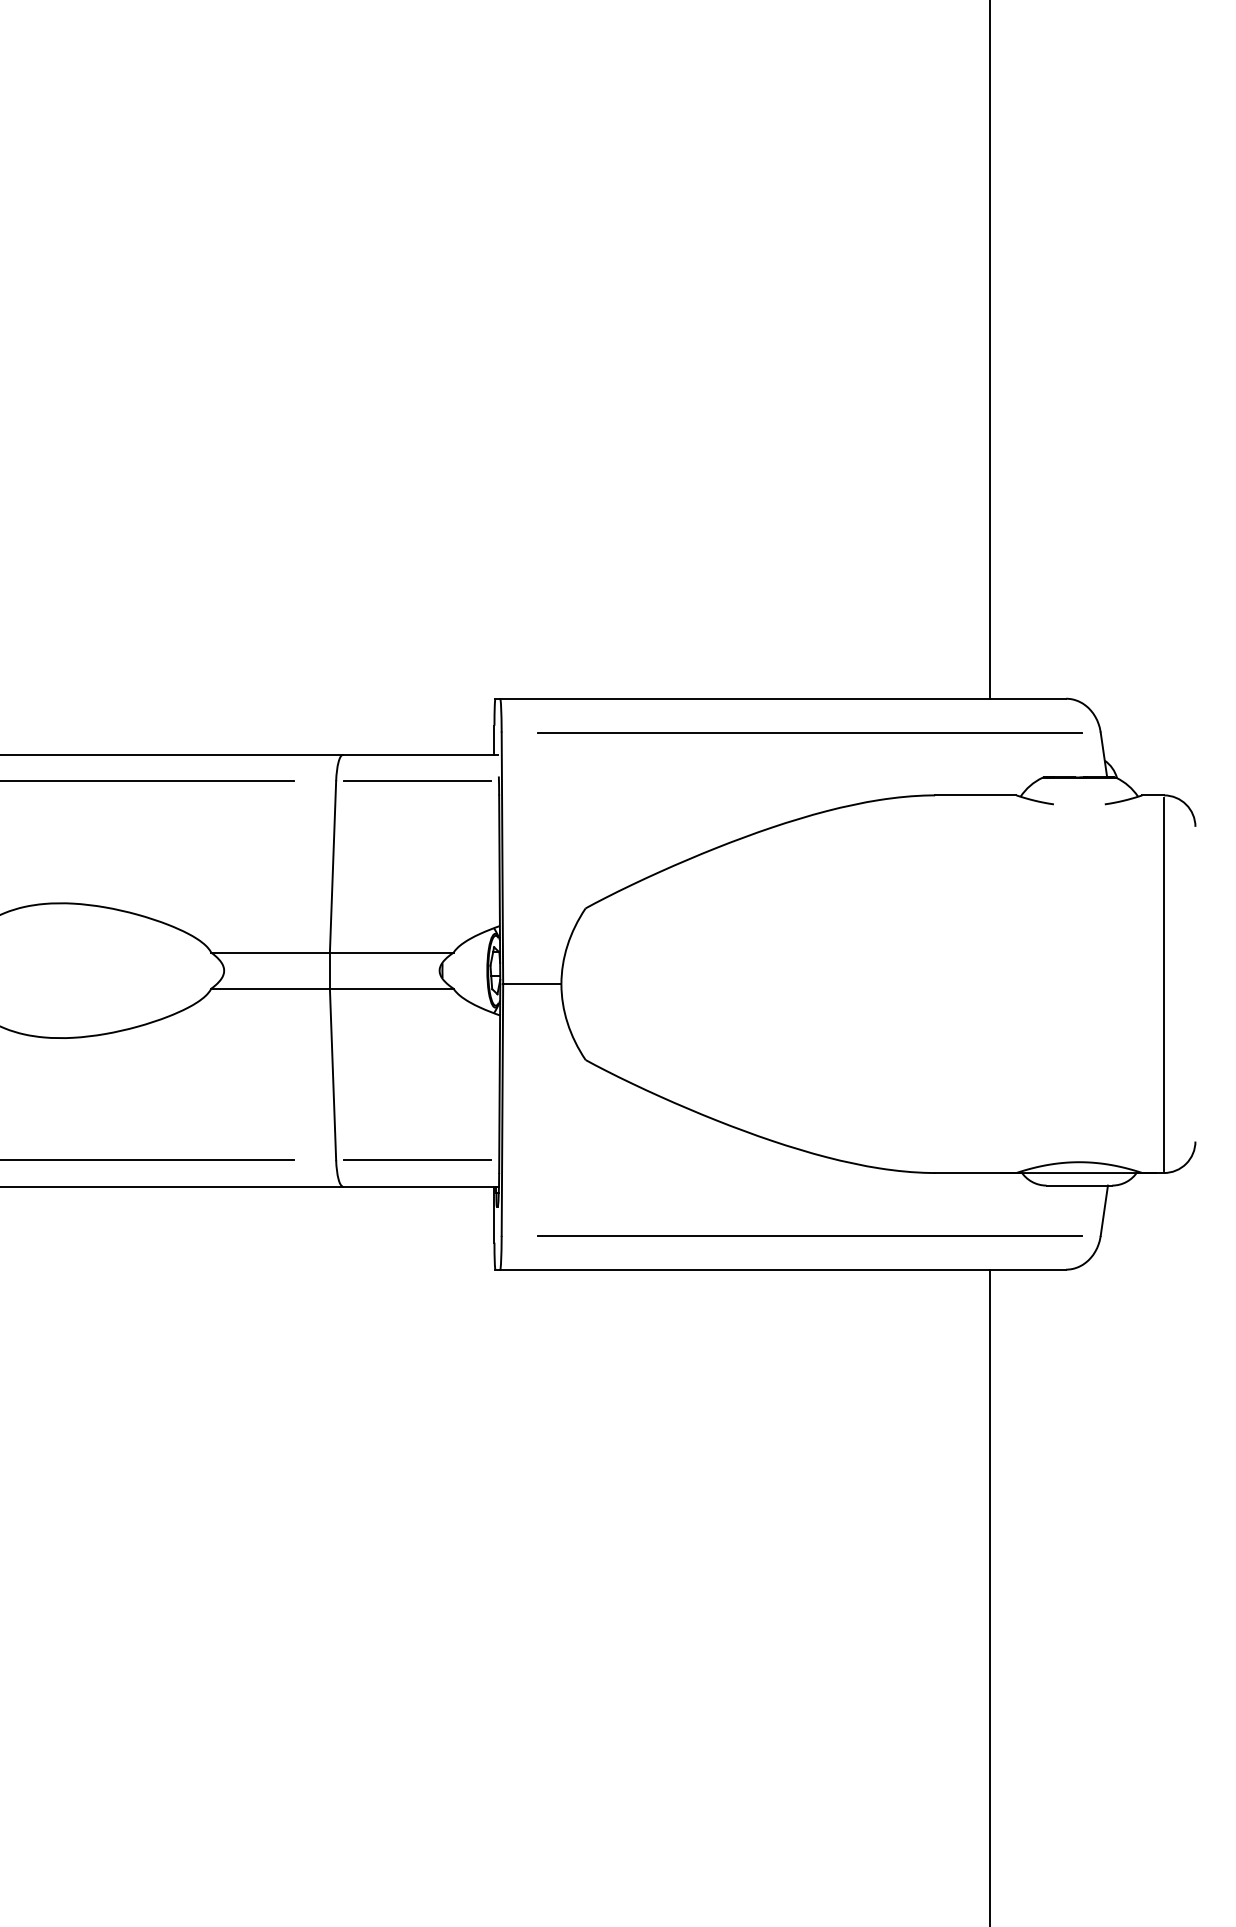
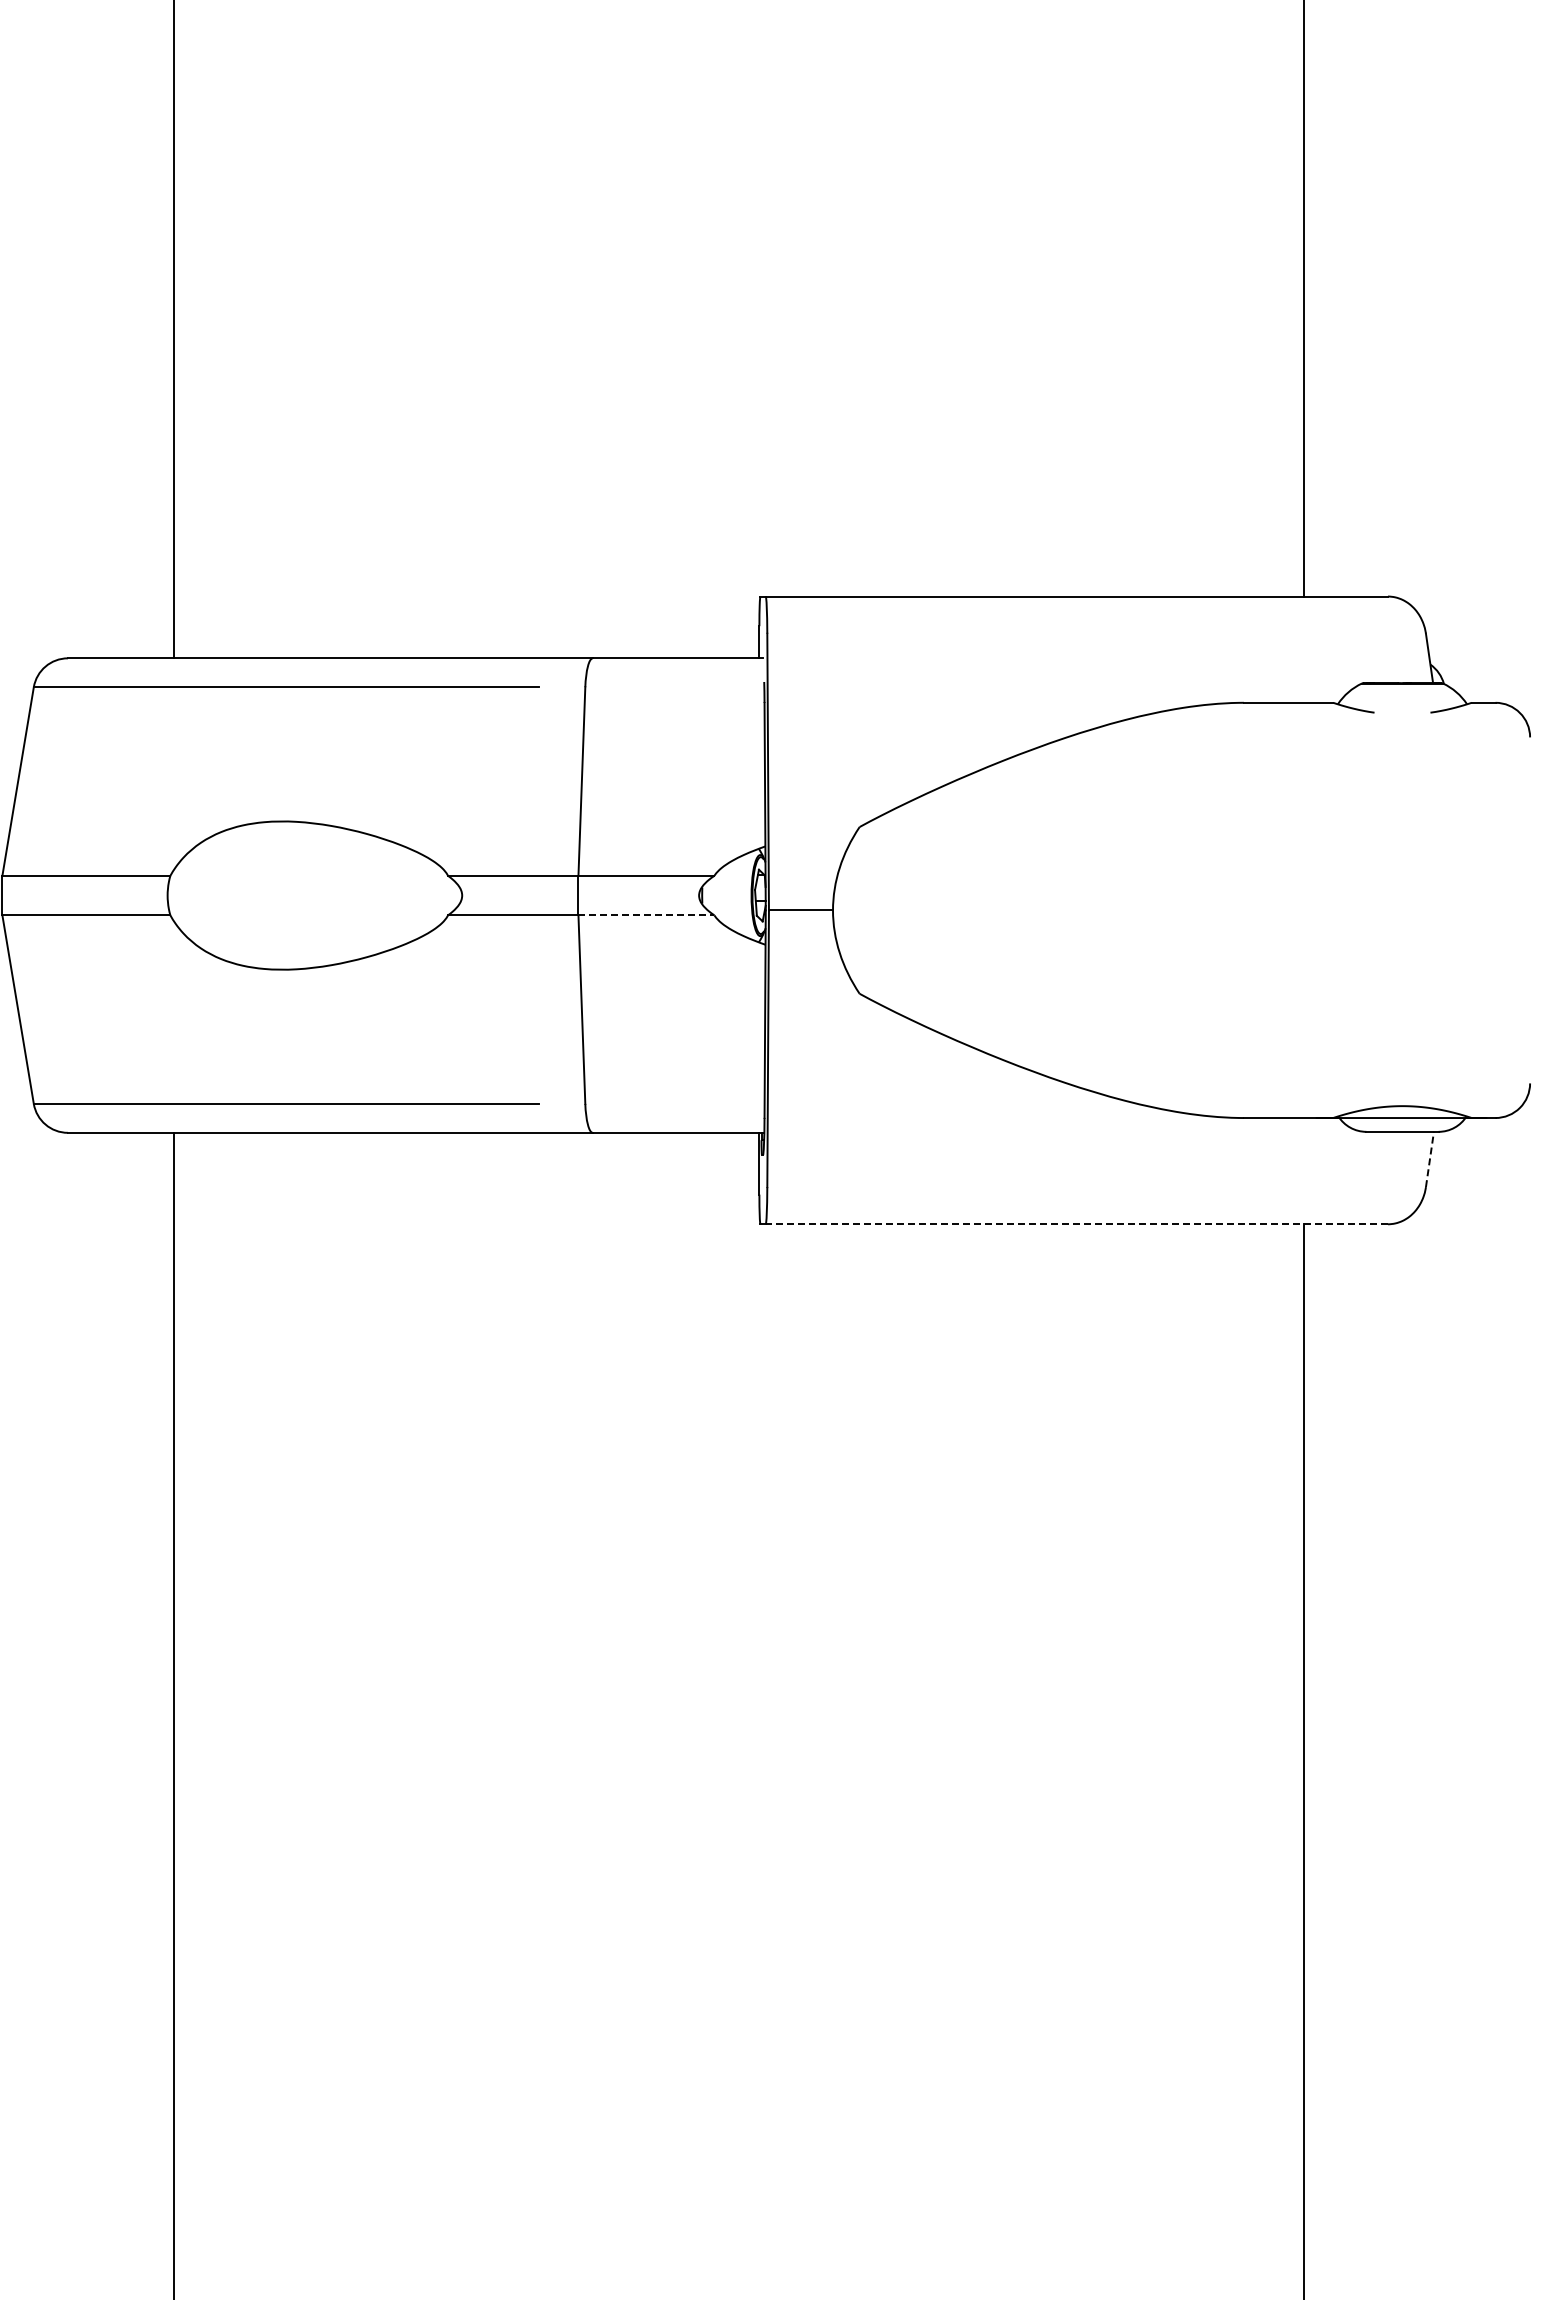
line: (810, 732) -> (1106, 633), removed
line: (417, 781) -> (674, 687), removed
line: (1163, 984) -> (1495, 910), removed
line: (391, 988) -> (646, 915), solid -> dashed
line: (417, 1159) -> (674, 1103), removed
line: (1103, 1210) -> (1429, 1159), solid -> dashed
line: (810, 1236) -> (1106, 1187), removed
line: (782, 1269) -> (1076, 1224), solid -> dashed

